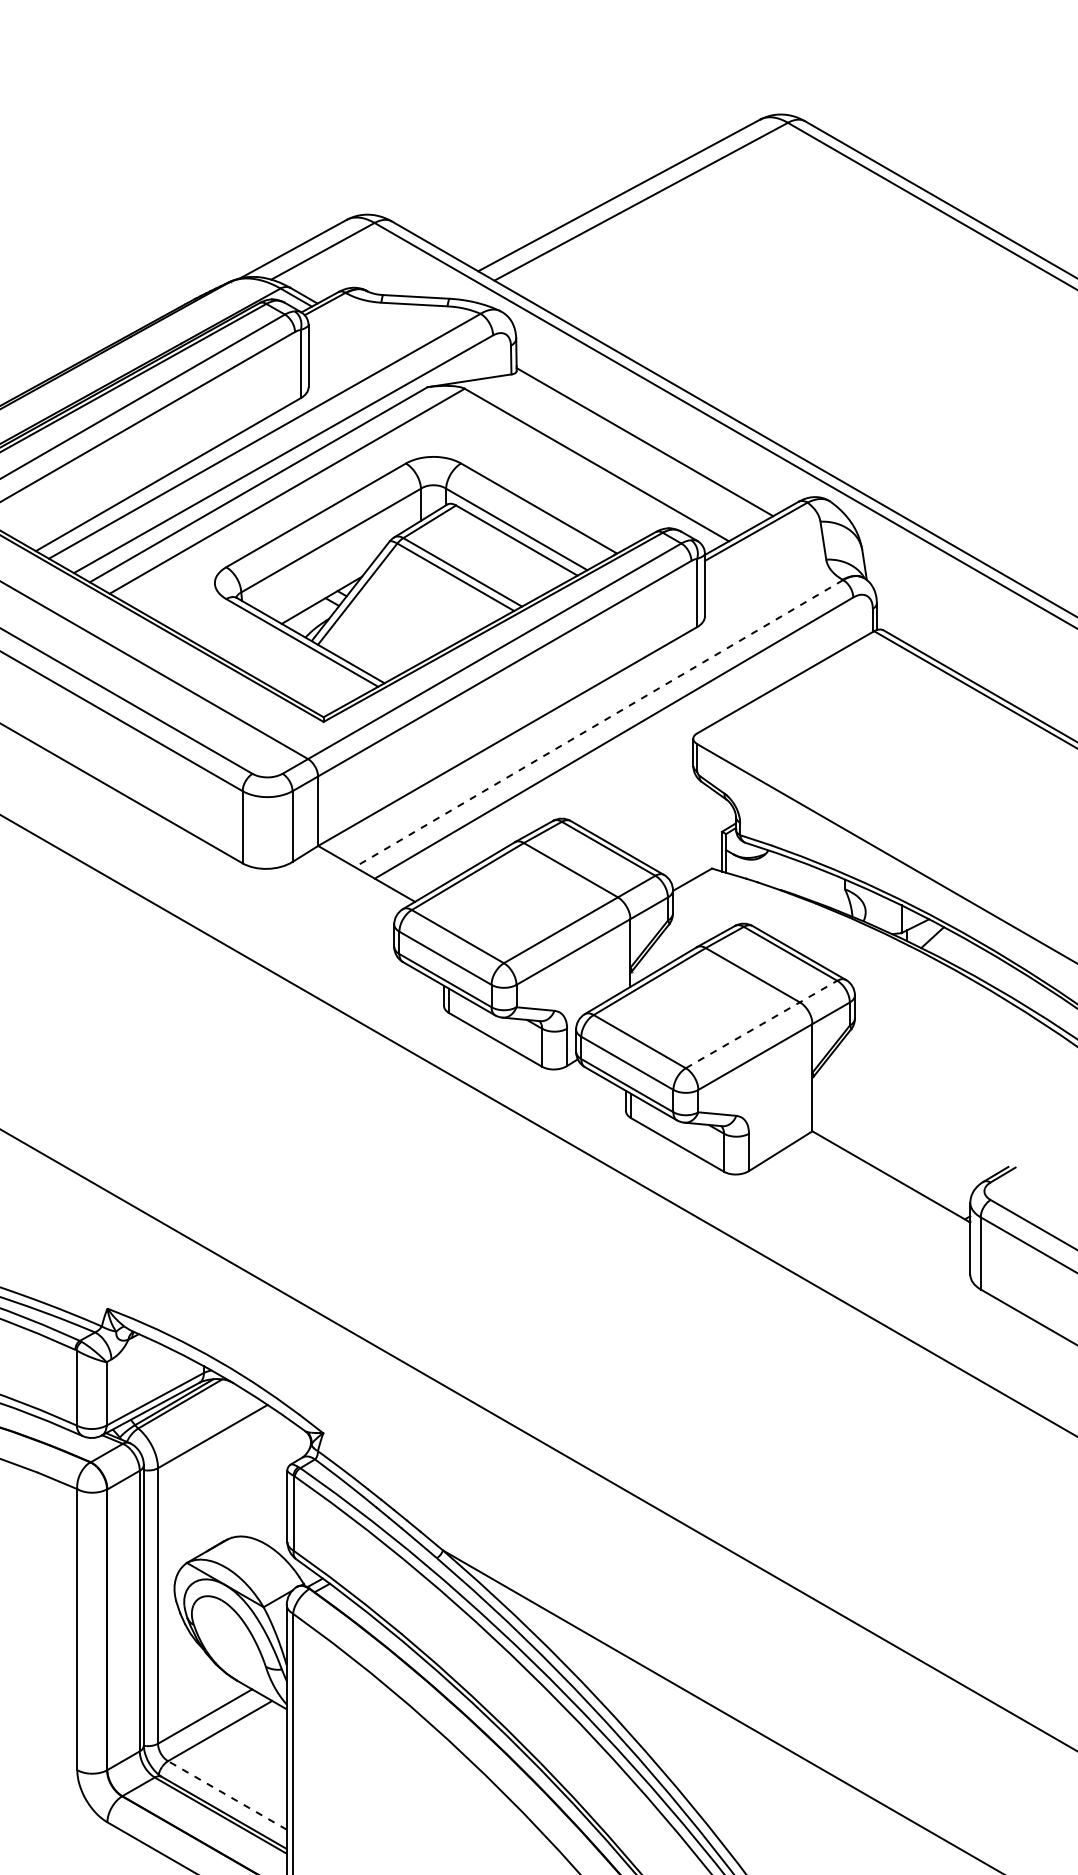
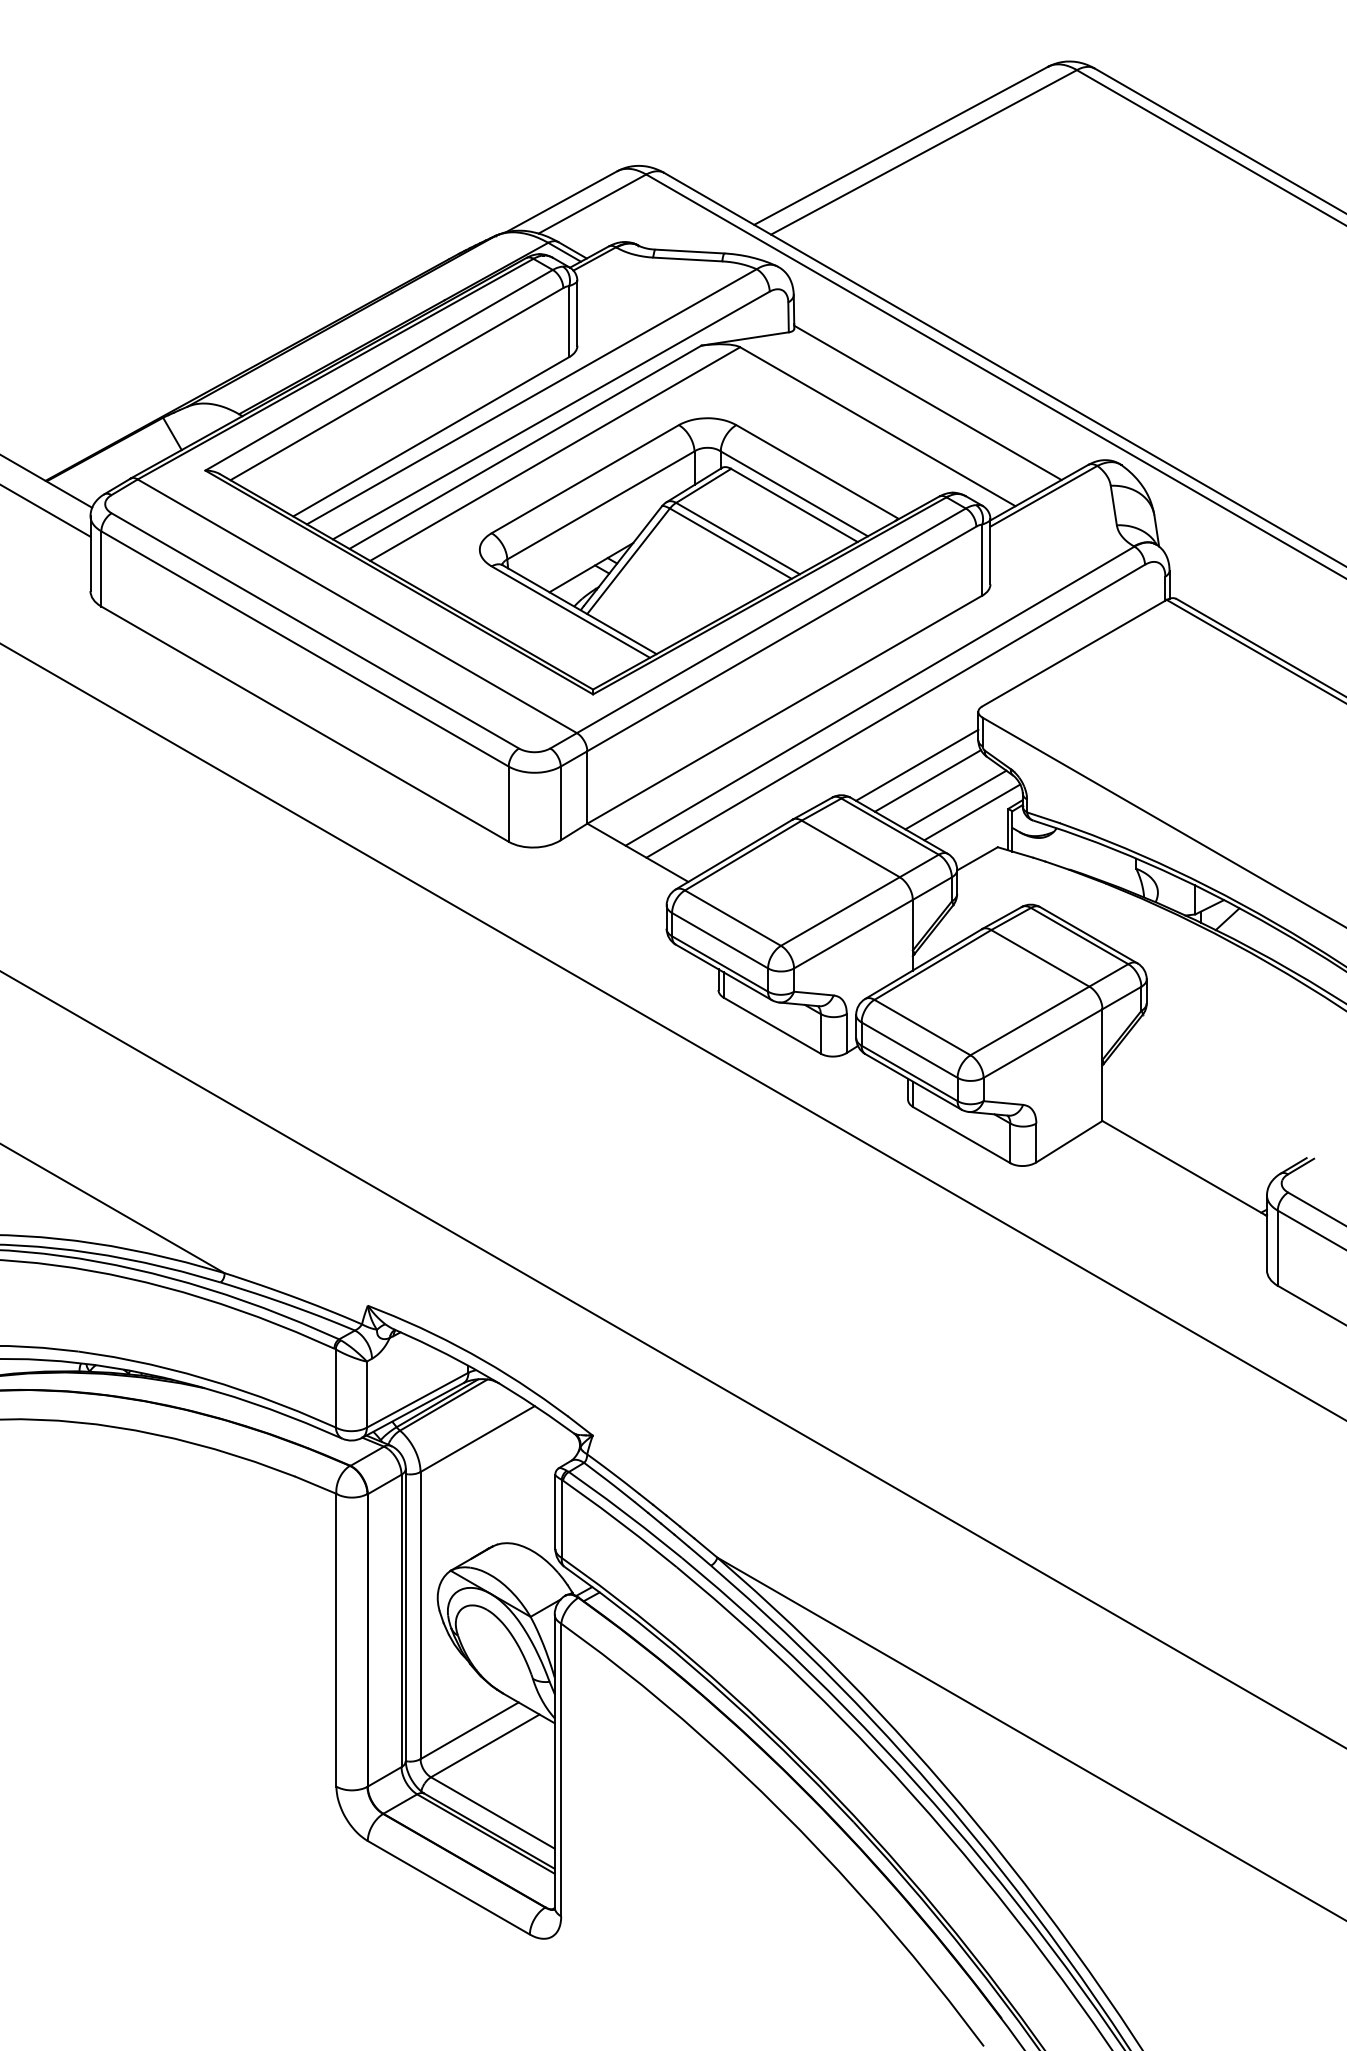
line: (598, 723) -> (879, 696), dashed -> solid
line: (634, 789) -> (917, 764), added
line: (644, 804) -> (927, 780), added
line: (671, 822) -> (955, 799), added
line: (687, 835) -> (972, 812), added
line: (761, 1024) -> (1049, 1009), dashed -> solid
line: (227, 1794) -> (492, 1812), dashed -> solid

